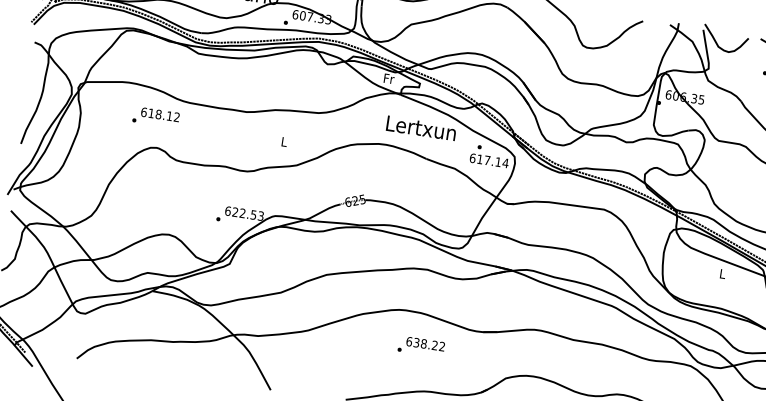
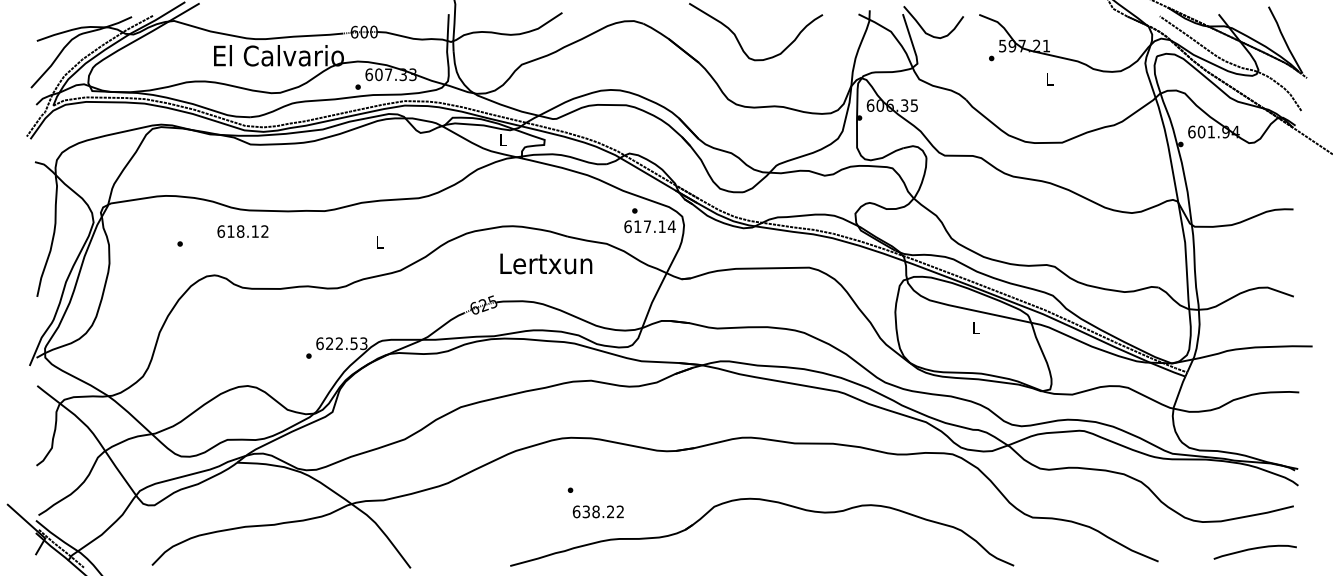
text: (389, 78) -> (503, 139), Fr -> L
text: (160, 114) -> (242, 231), moved
text: (421, 128) -> (546, 263), moved
text: (425, 343) -> (597, 511), moved

